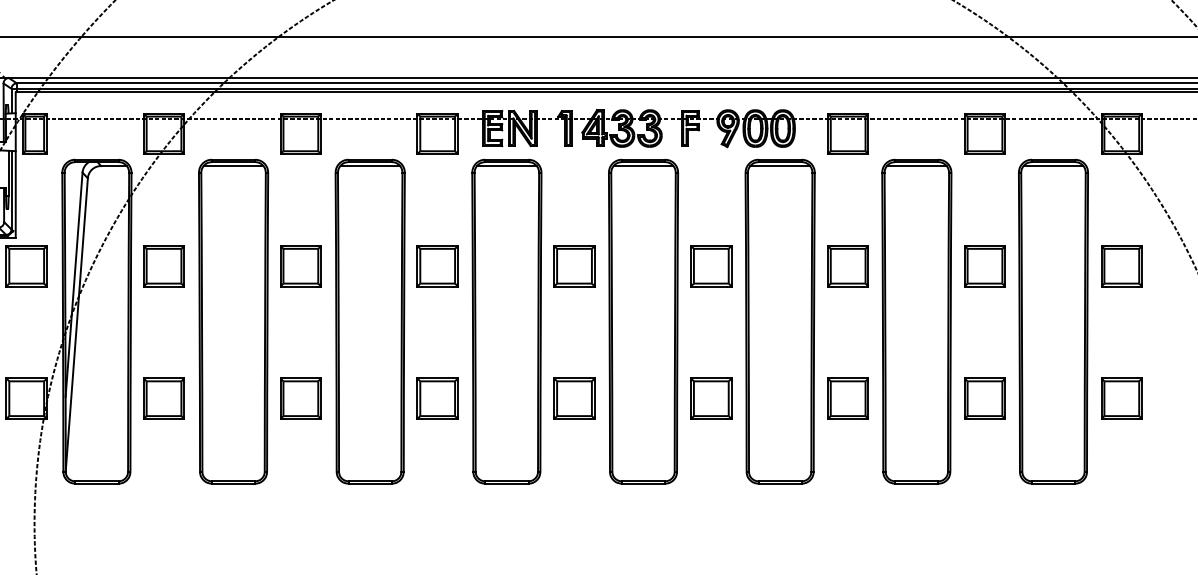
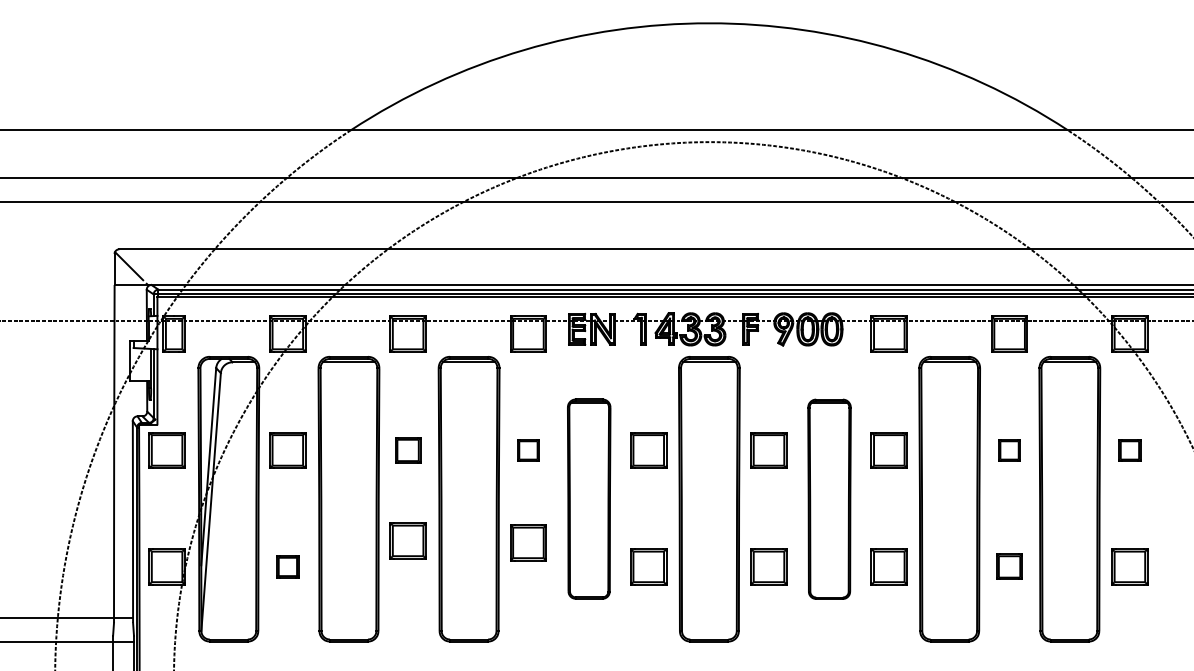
part: (300, 266) -> (407, 450), size x0.7
part: (437, 266) -> (528, 450), size x0.6
part: (984, 266) -> (1009, 450), size x0.6
part: (1121, 266) -> (1129, 450), size x0.6
part: (506, 320) -> (588, 498), size x0.7
part: (780, 322) -> (829, 499), size x0.7
part: (163, 398) -> (287, 566), size x0.6
part: (300, 398) -> (407, 540), moved
part: (437, 398) -> (528, 542), moved
part: (984, 398) -> (1009, 566), size x0.7

